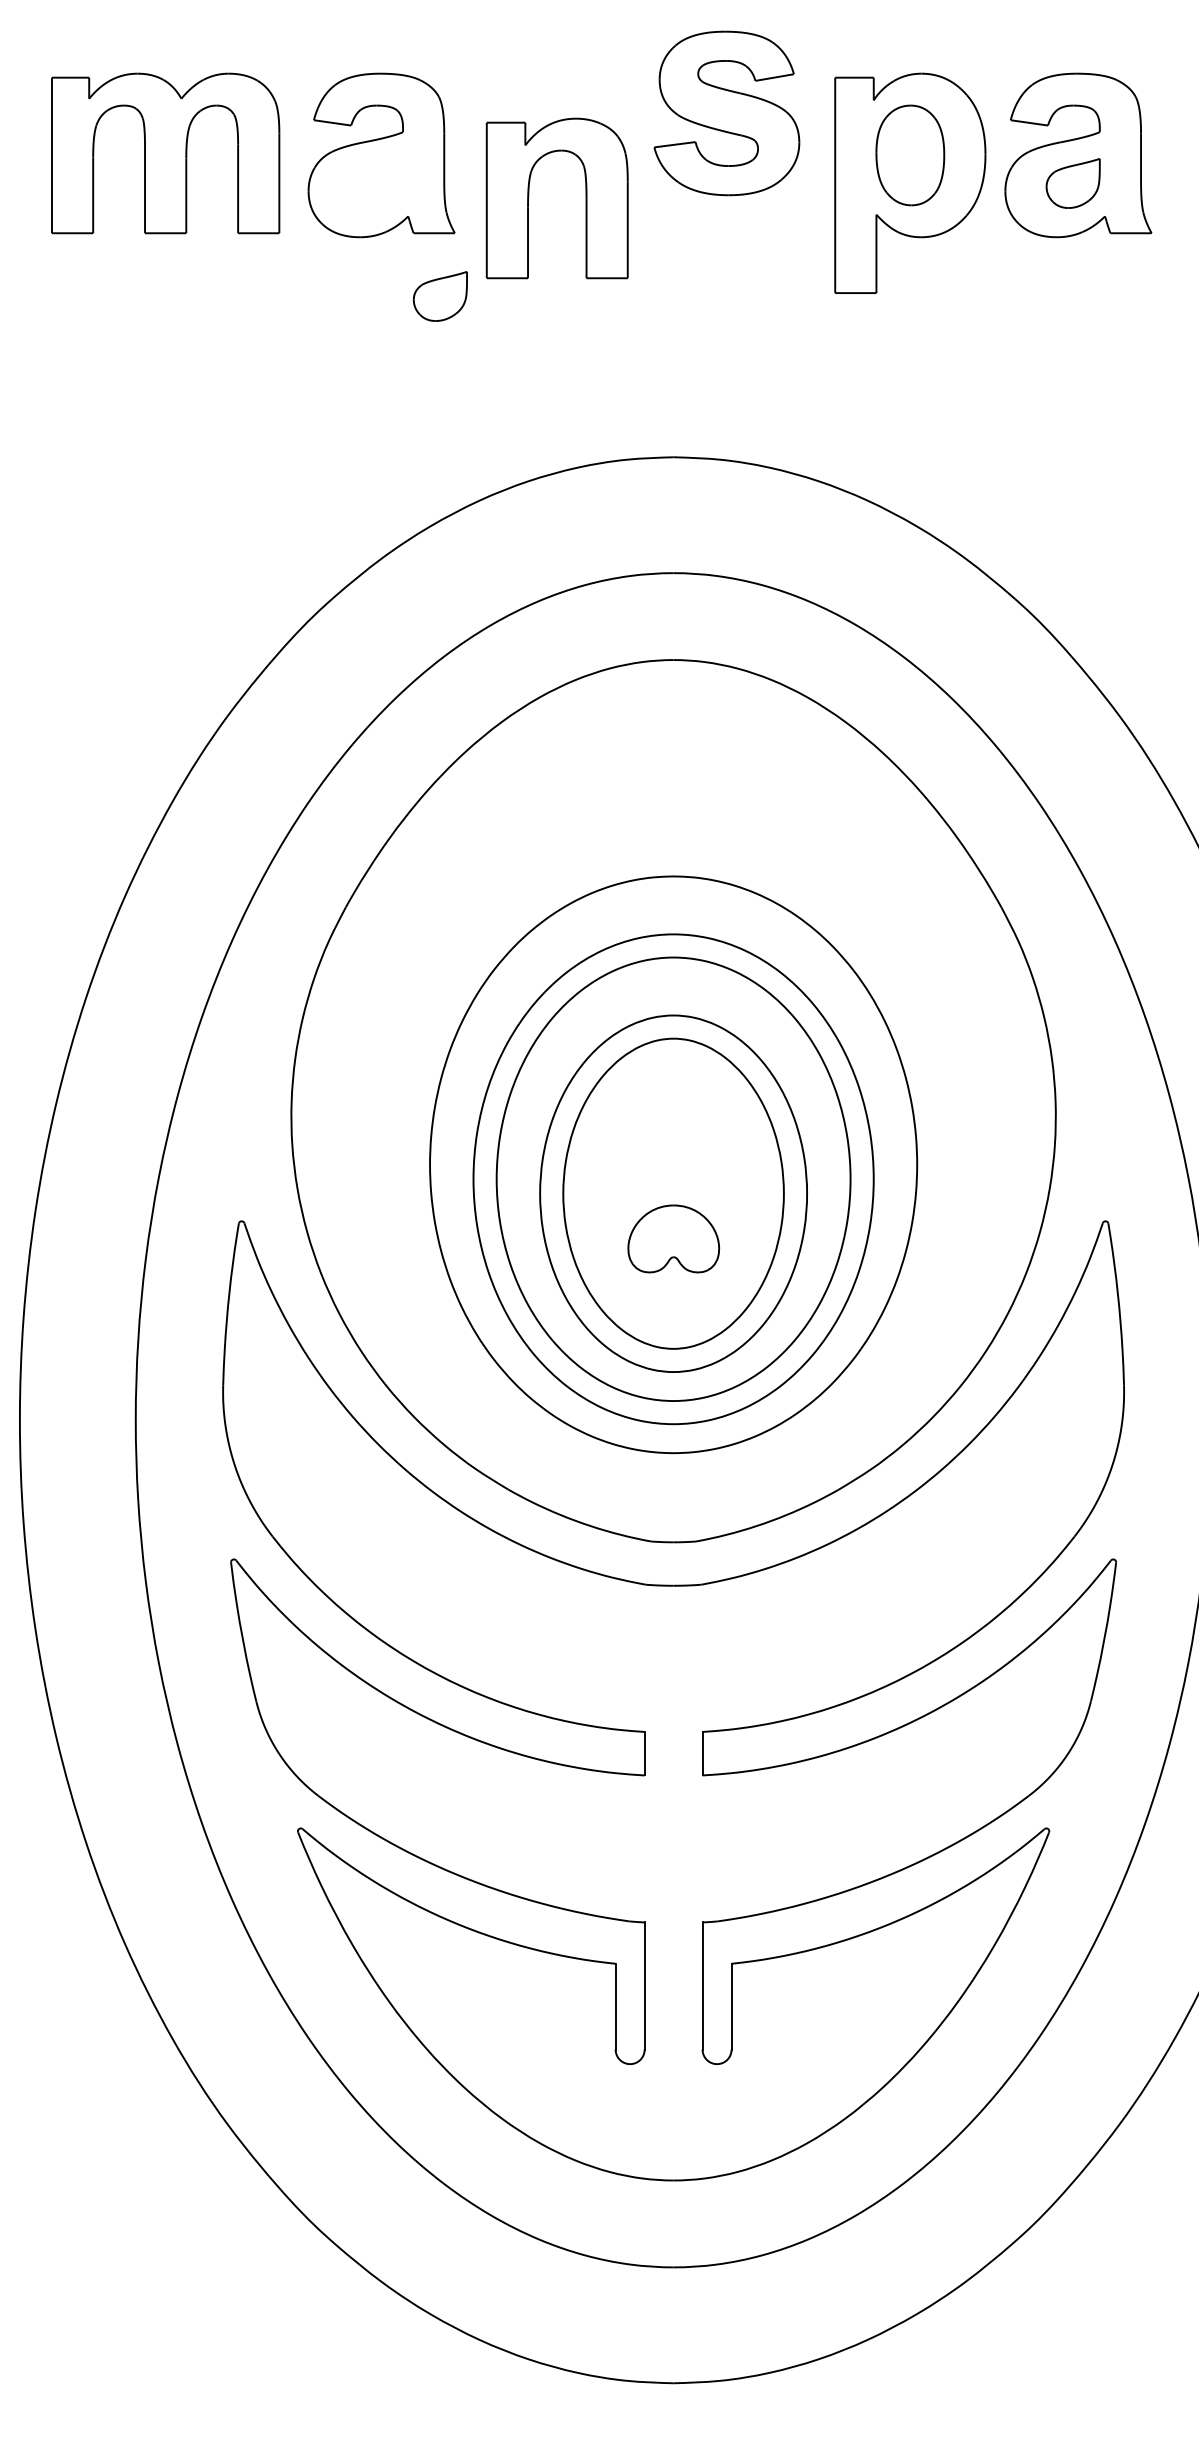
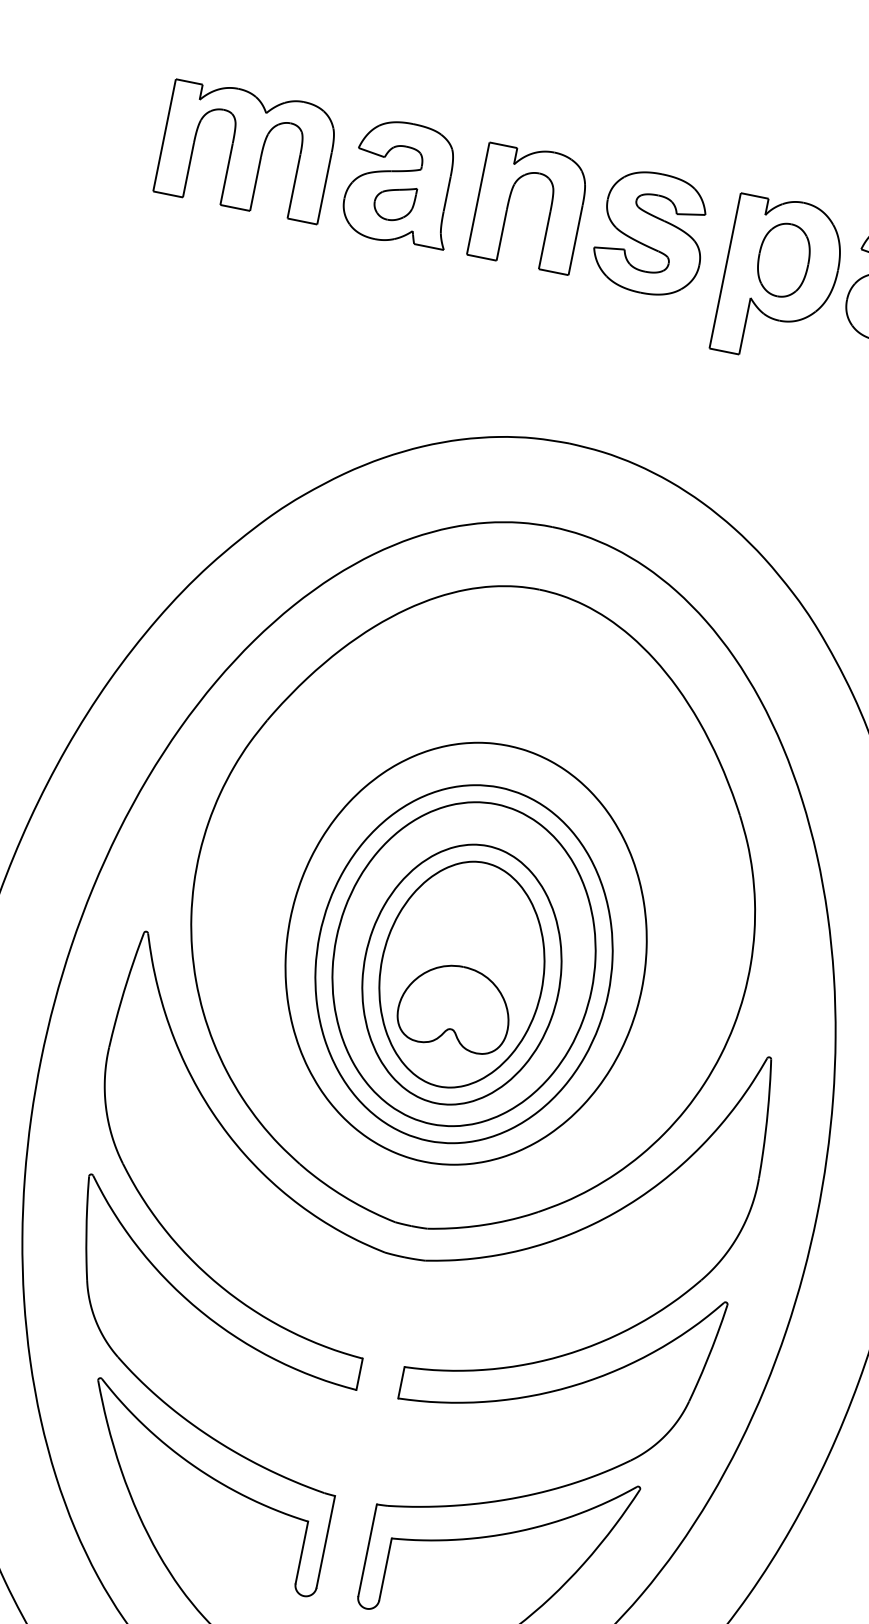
part: (726, 113) -> (651, 233), moved
part: (529, 197) -> (509, 202), moved
part: (439, 296) -> (393, 202), moved
part: (673, 1238) -> (455, 1006), size x1.67

